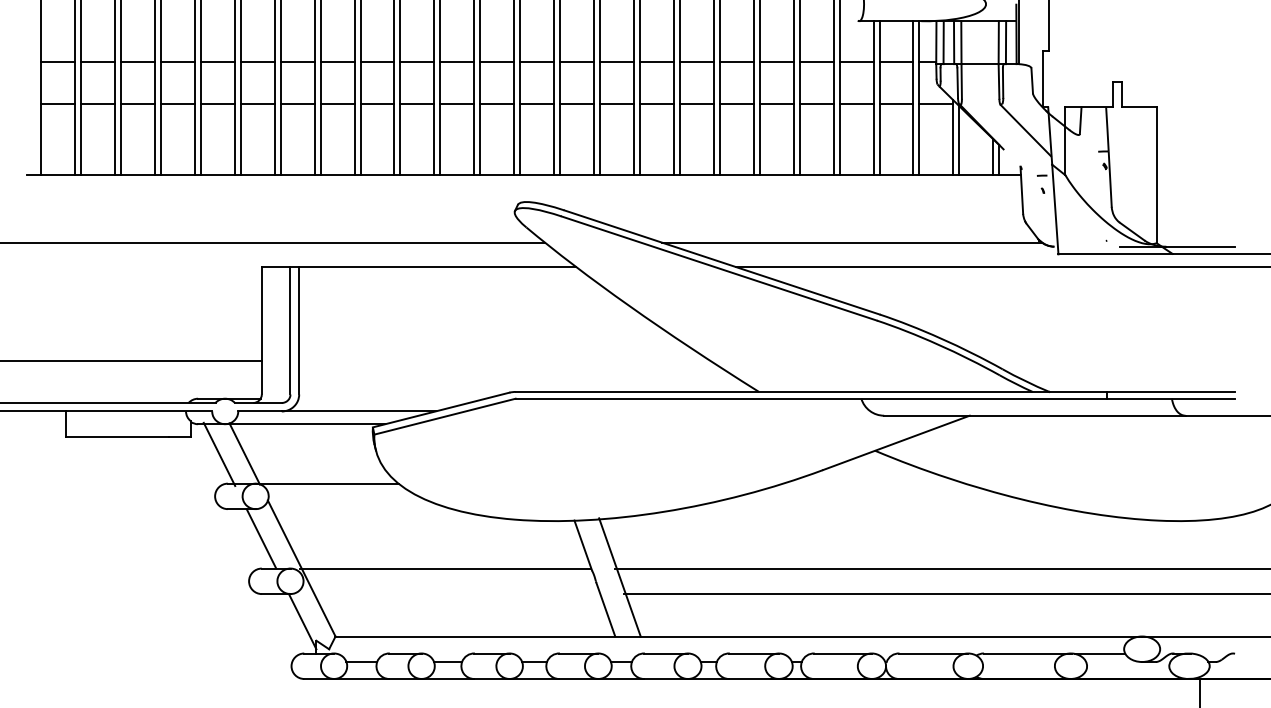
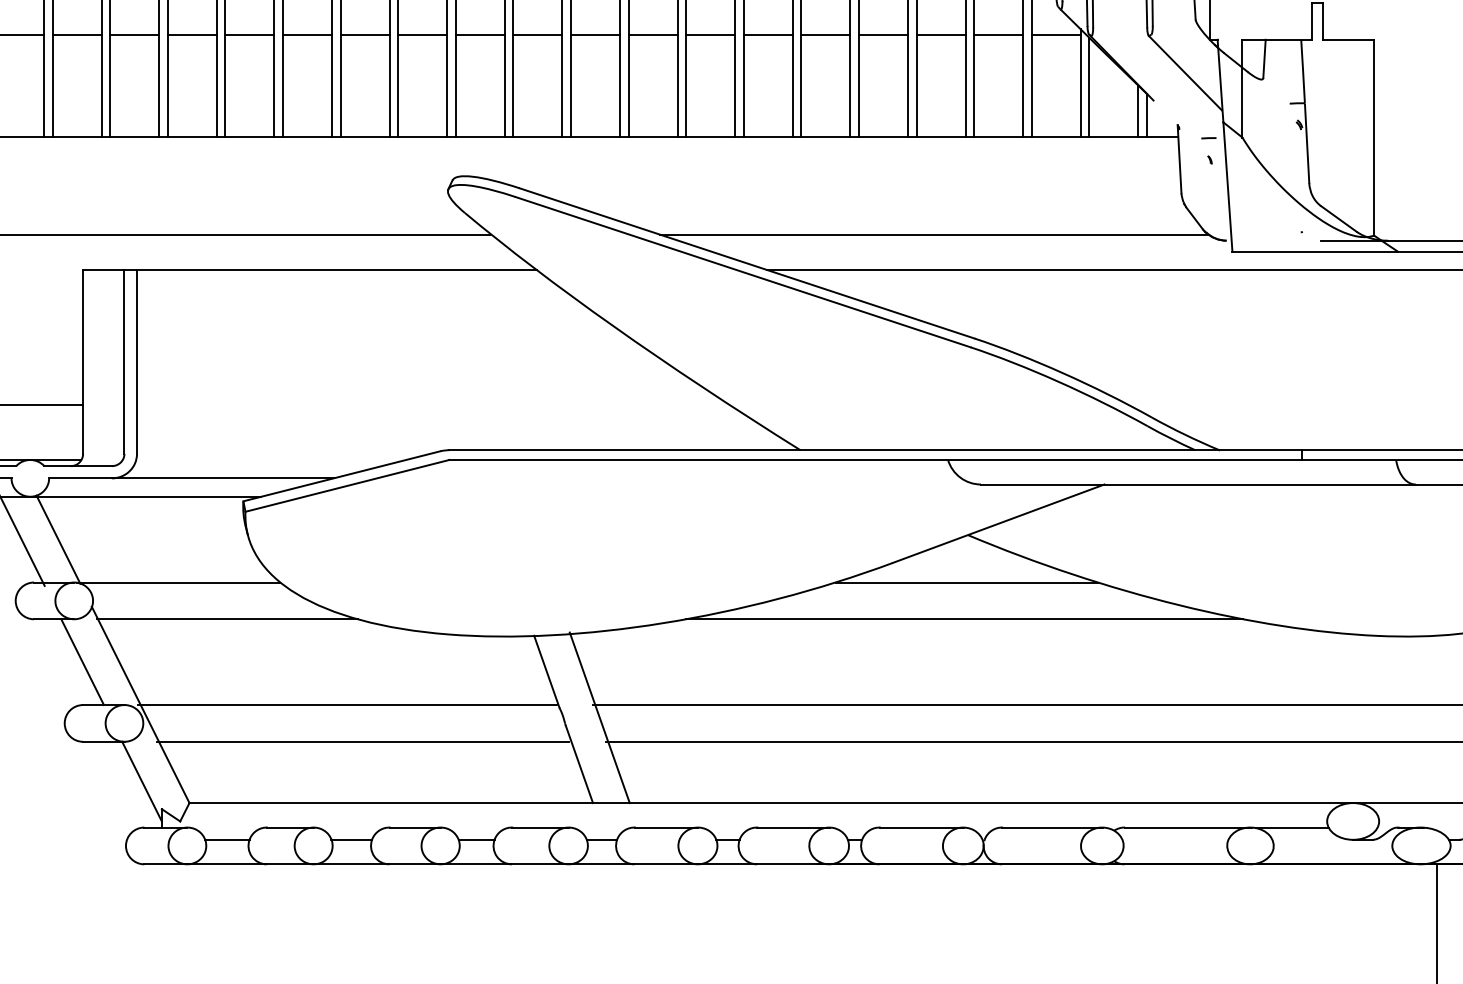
line: (874, 483) -> (967, 582), added
line: (361, 509) -> (226, 619), added
line: (872, 509) -> (964, 619), added
line: (455, 594) -> (362, 742), added

